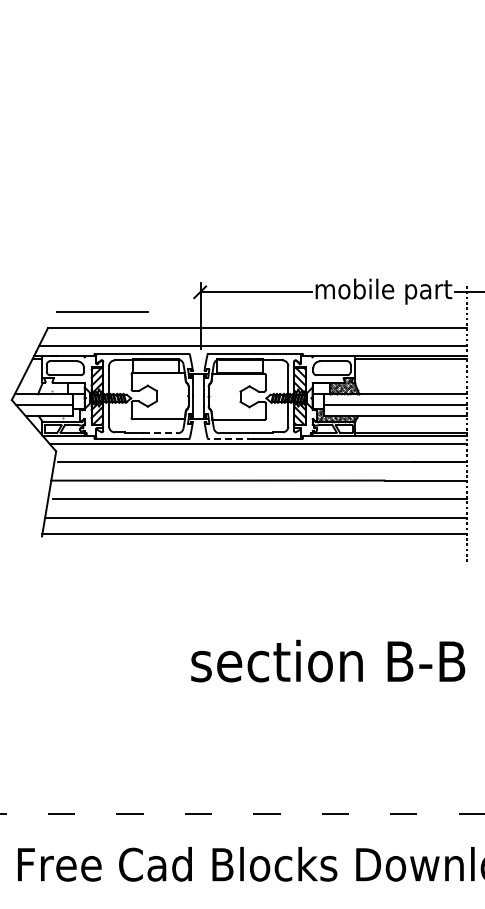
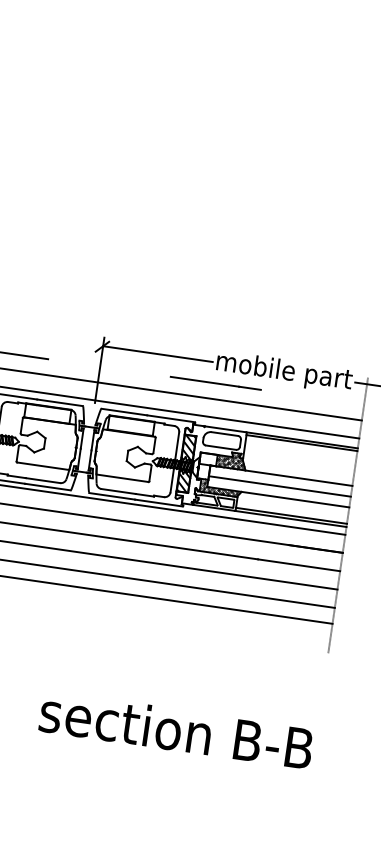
line: (317, 311) -> (215, 382), added
line: (160, 433) -> (43, 480), dashed -> solid
line: (231, 438) -> (112, 495), dashed -> solid

